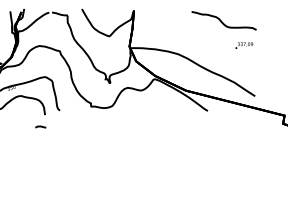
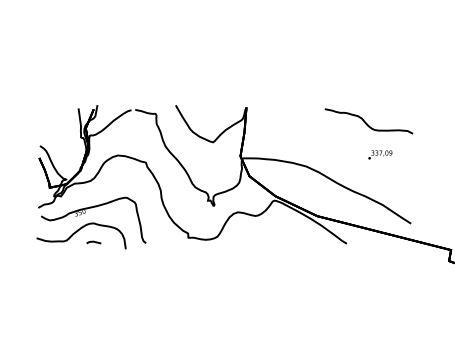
text: (244, 45) -> (380, 154), moved
part: (40, 127) -> (93, 242), moved

